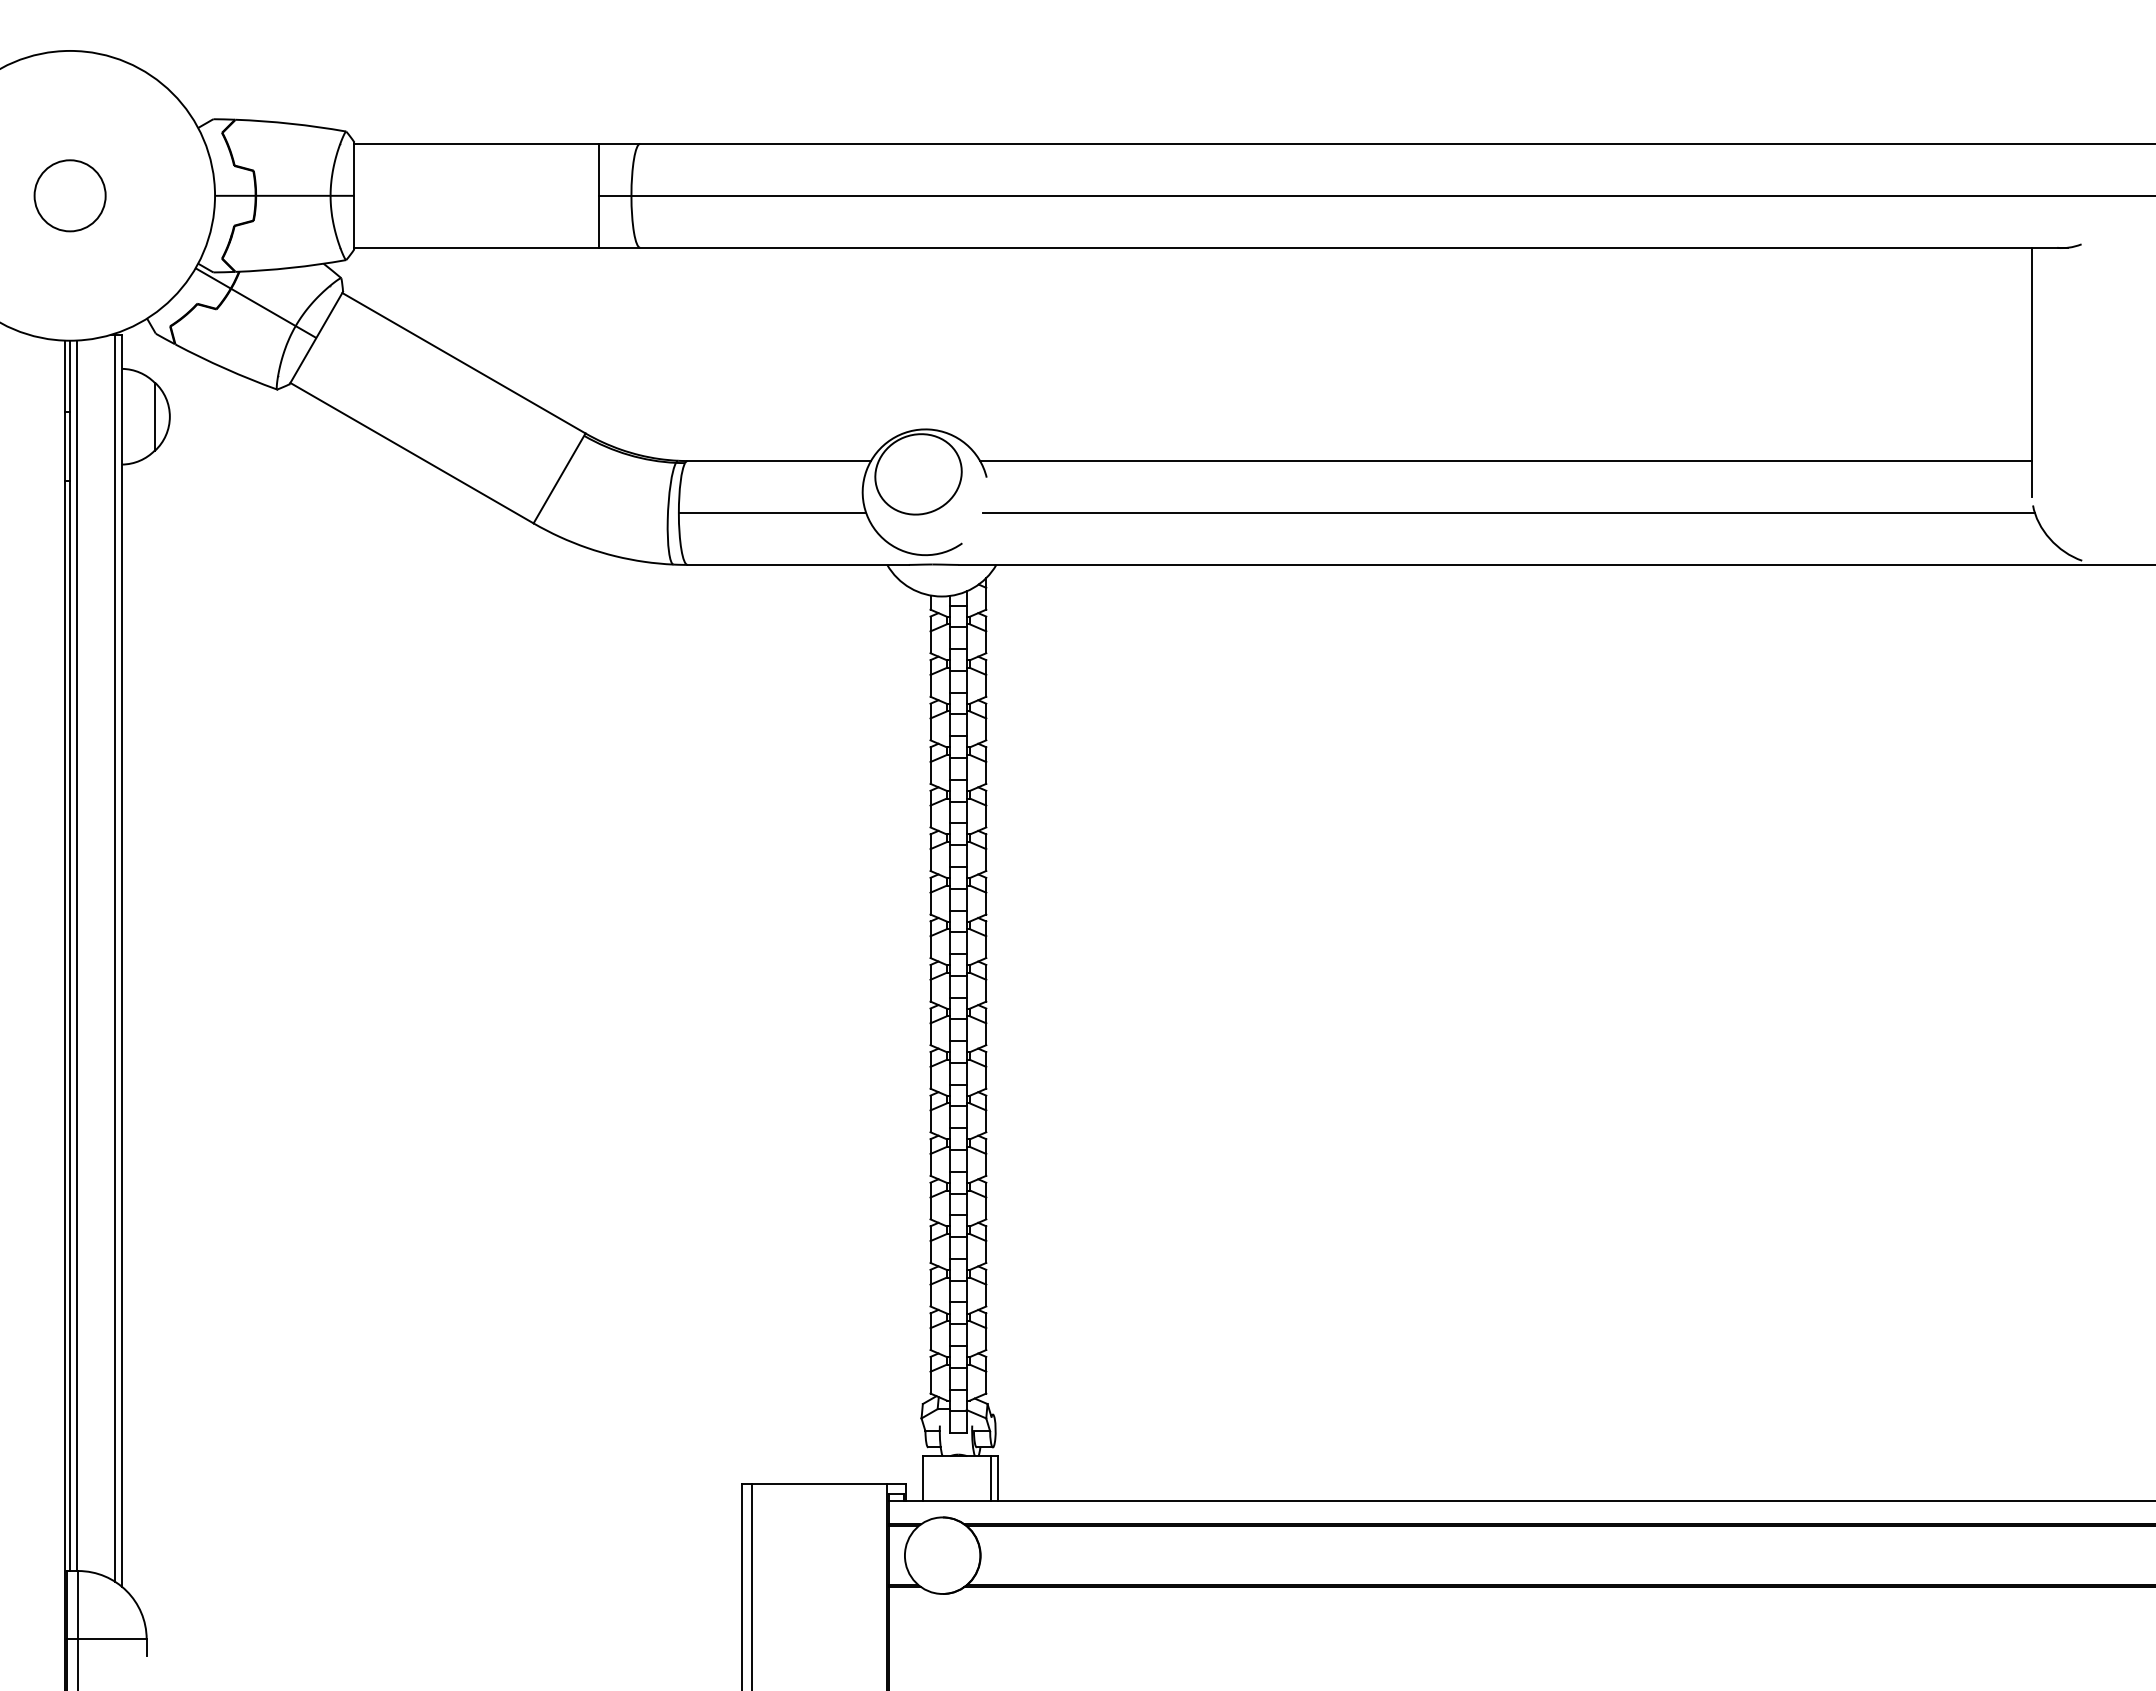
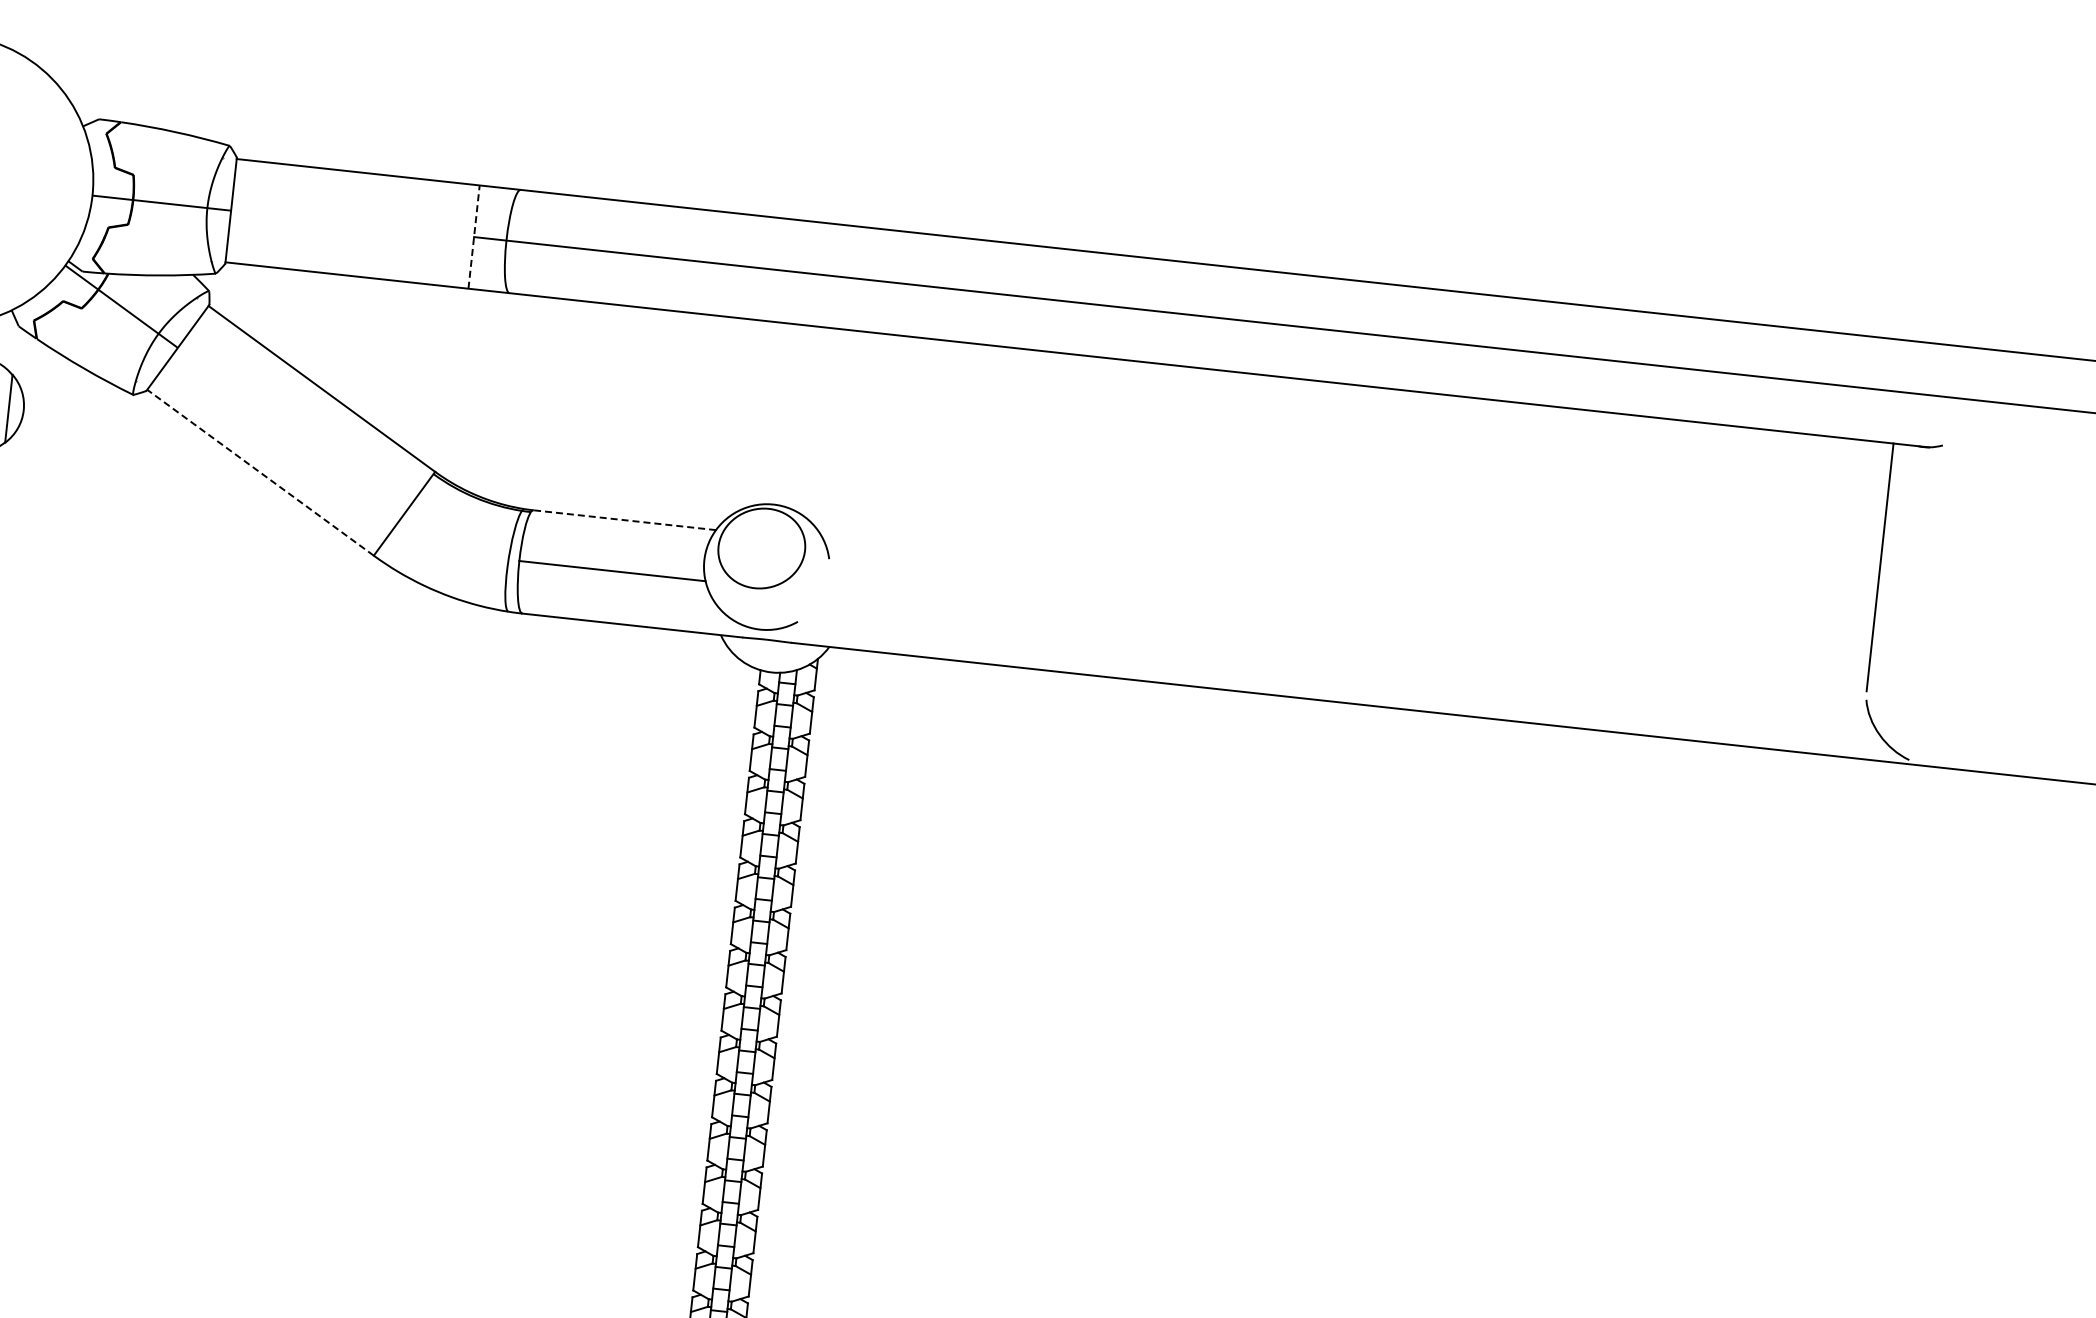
line: (598, 195) -> (473, 236), solid -> dashed
line: (411, 452) -> (260, 472), solid -> dashed
line: (779, 461) -> (624, 520), solid -> dashed
line: (1506, 461) -> (1347, 599), removed
line: (1508, 512) -> (1344, 650), removed

